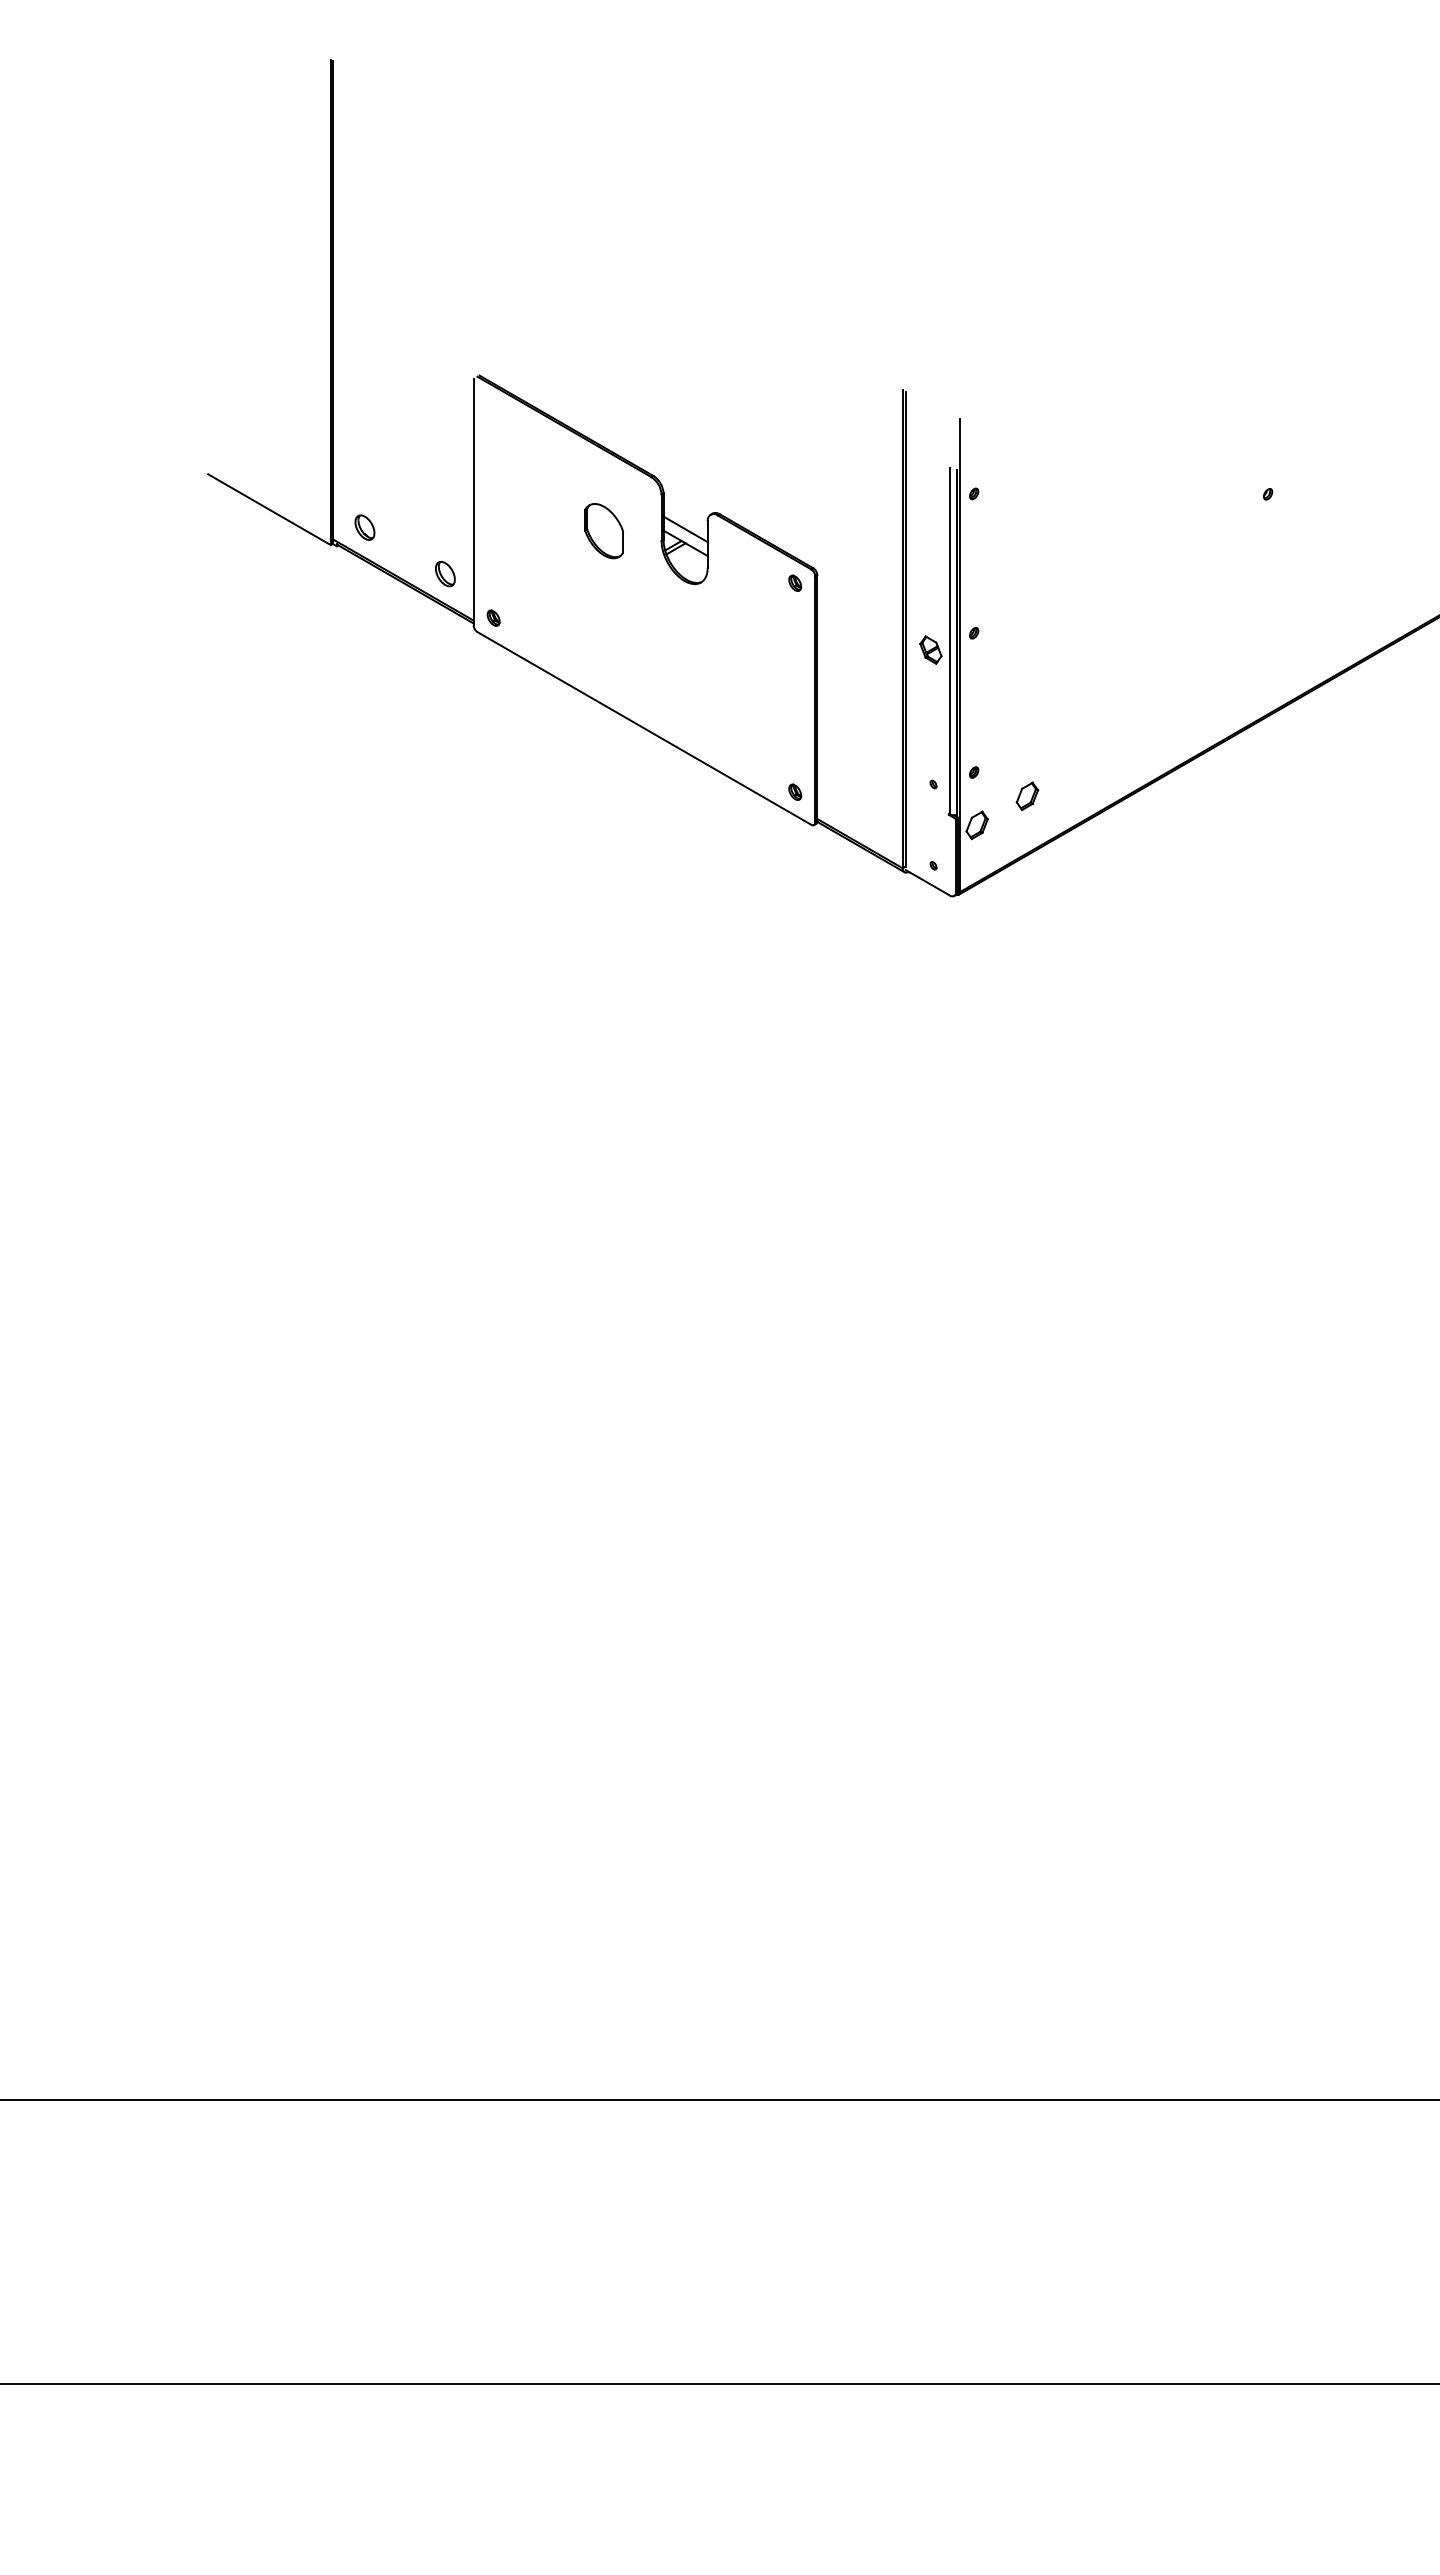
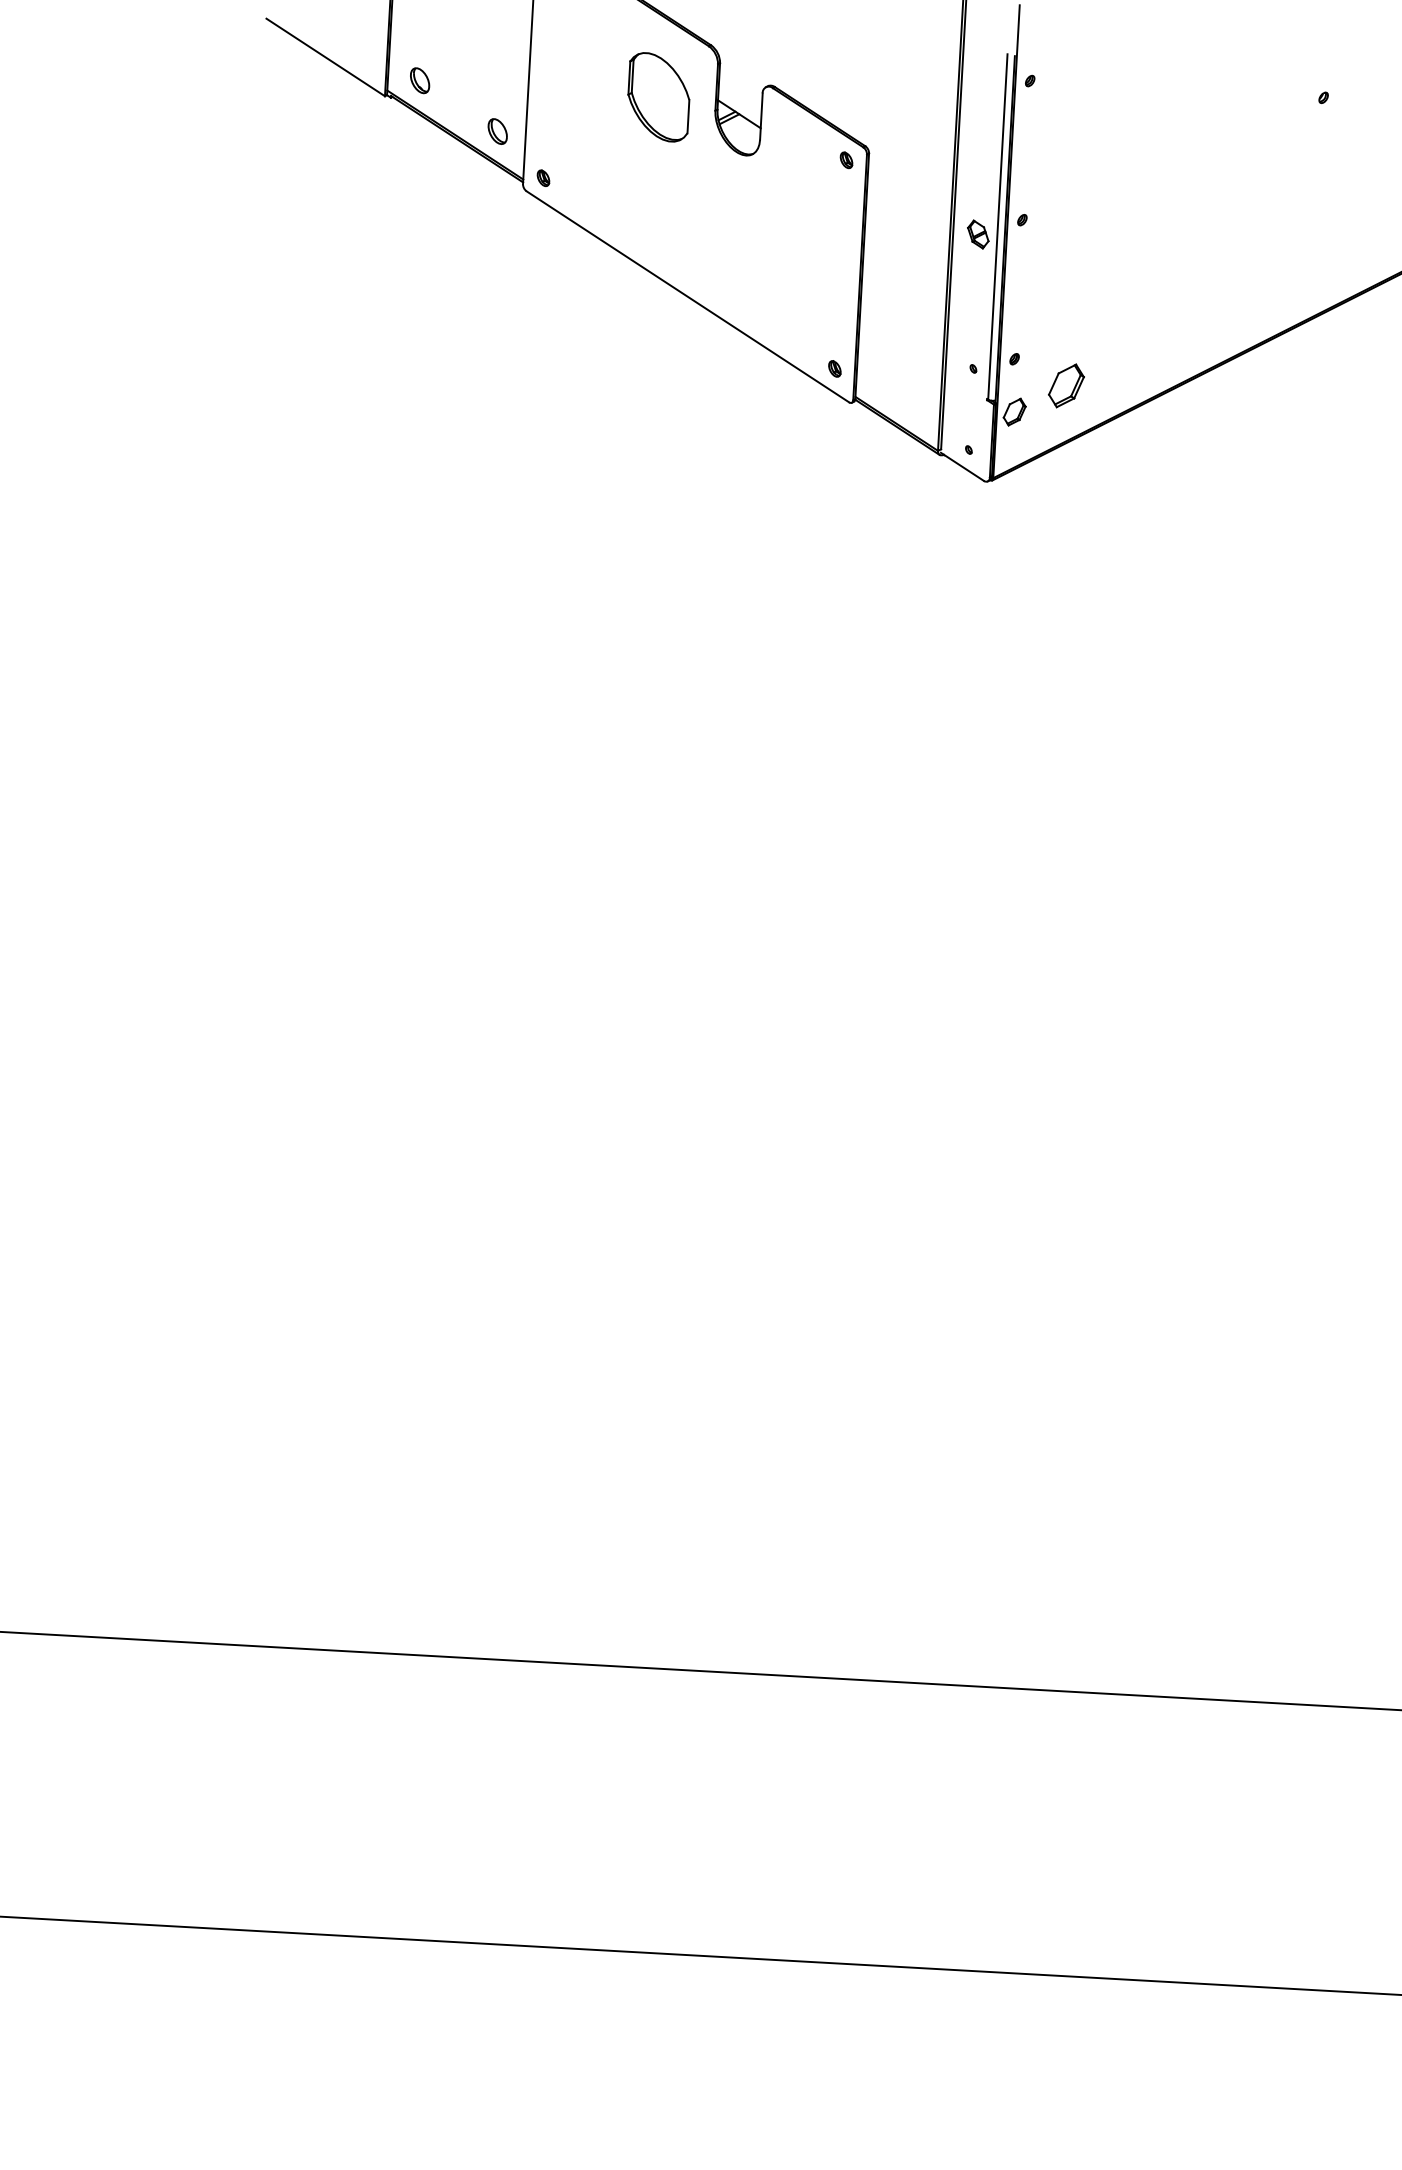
line: (685, 529) -> (739, 100), removed
part: (603, 531) -> (658, 97), size x1.6
part: (1027, 796) -> (1066, 386), size x1.6

